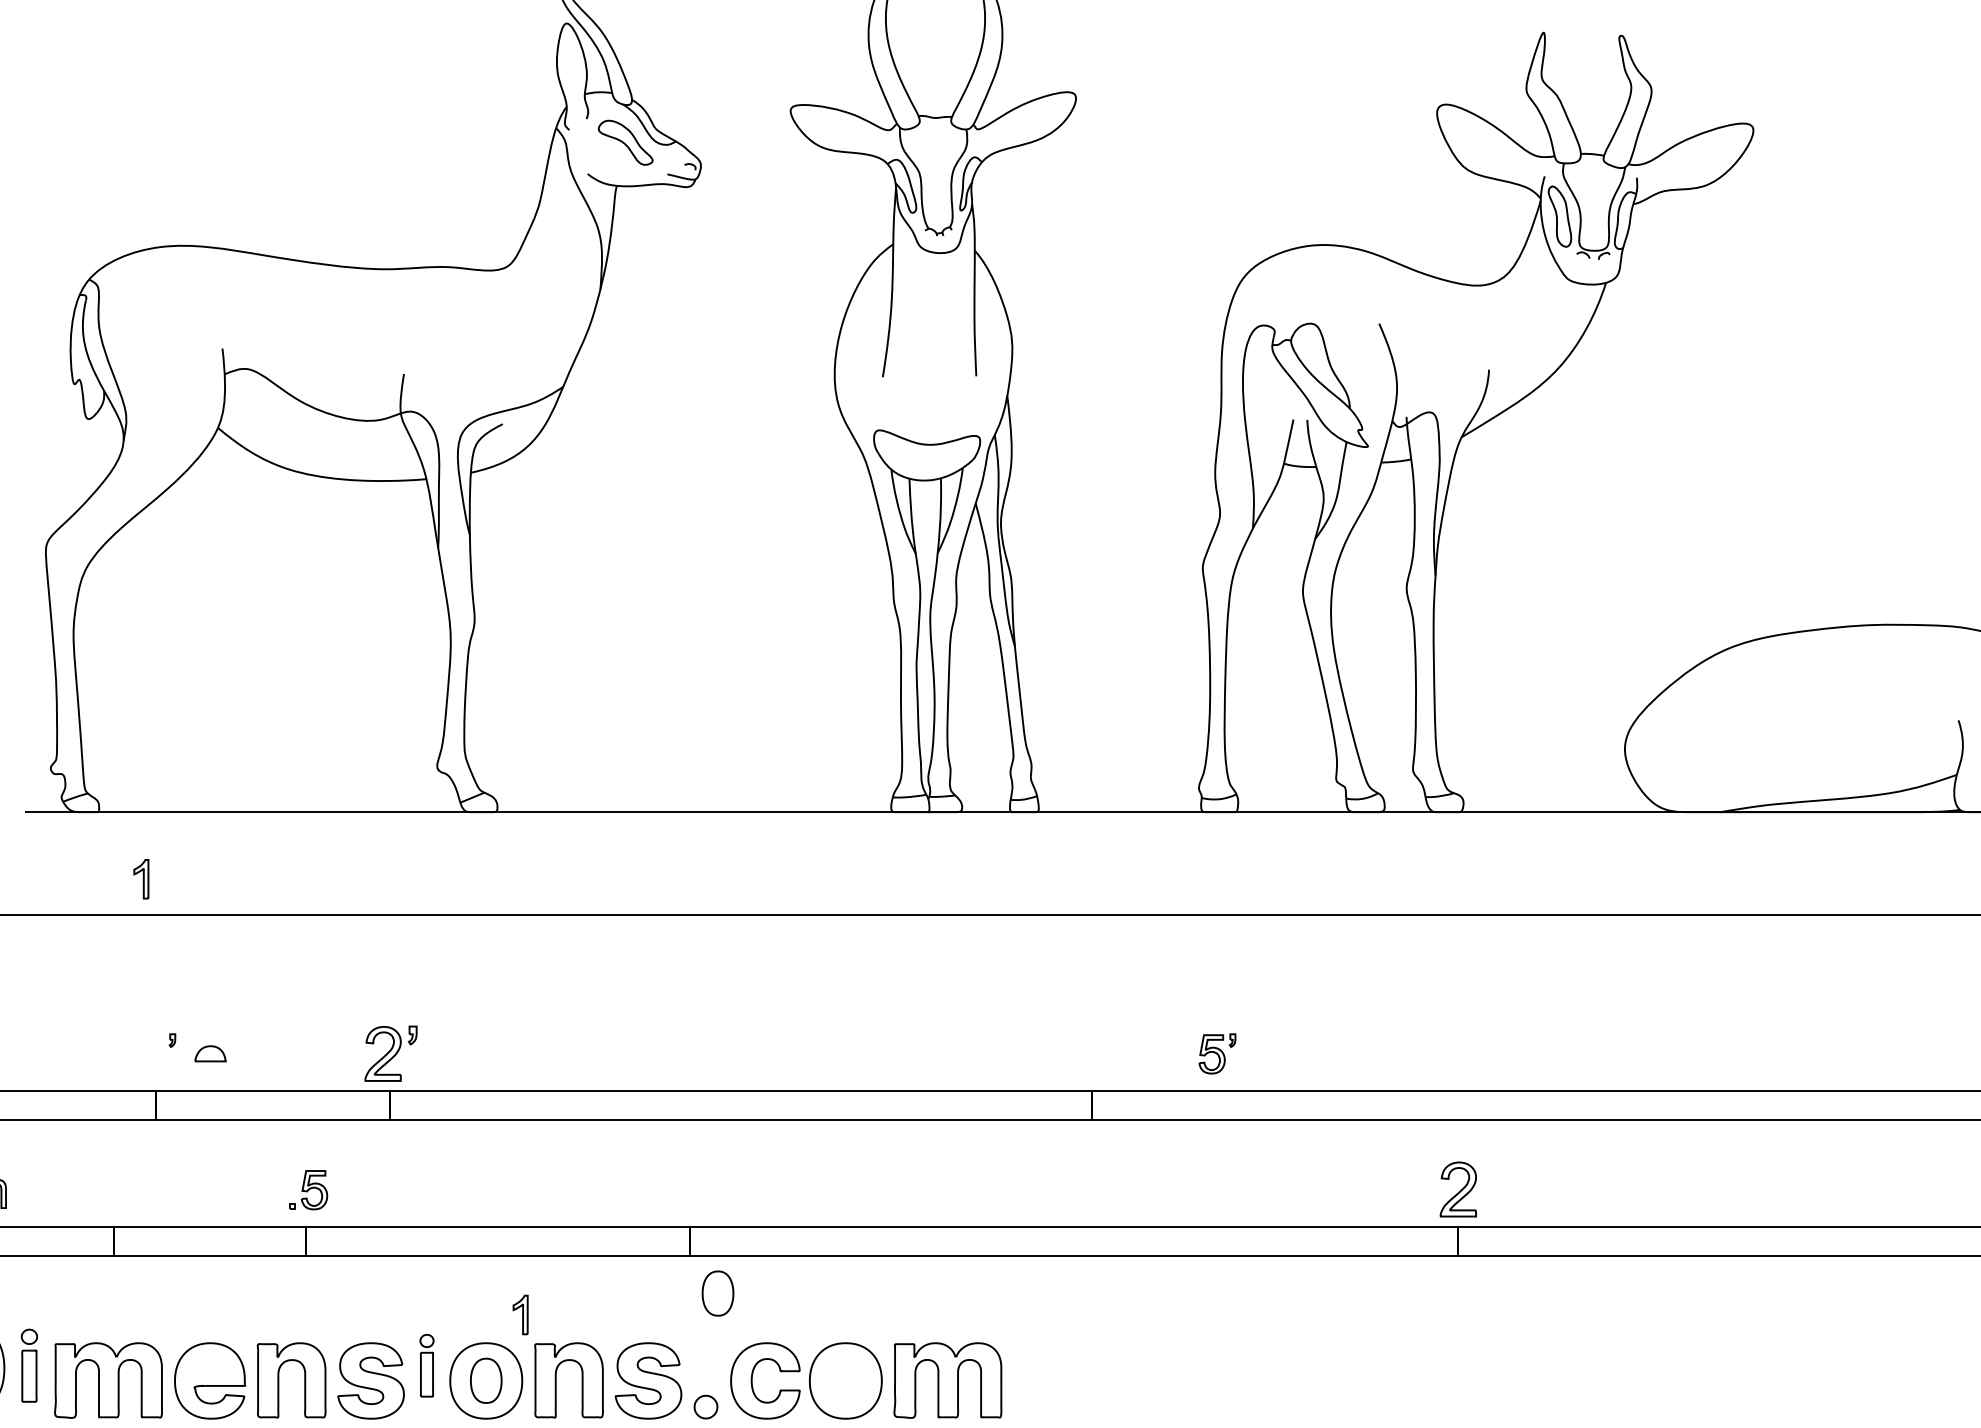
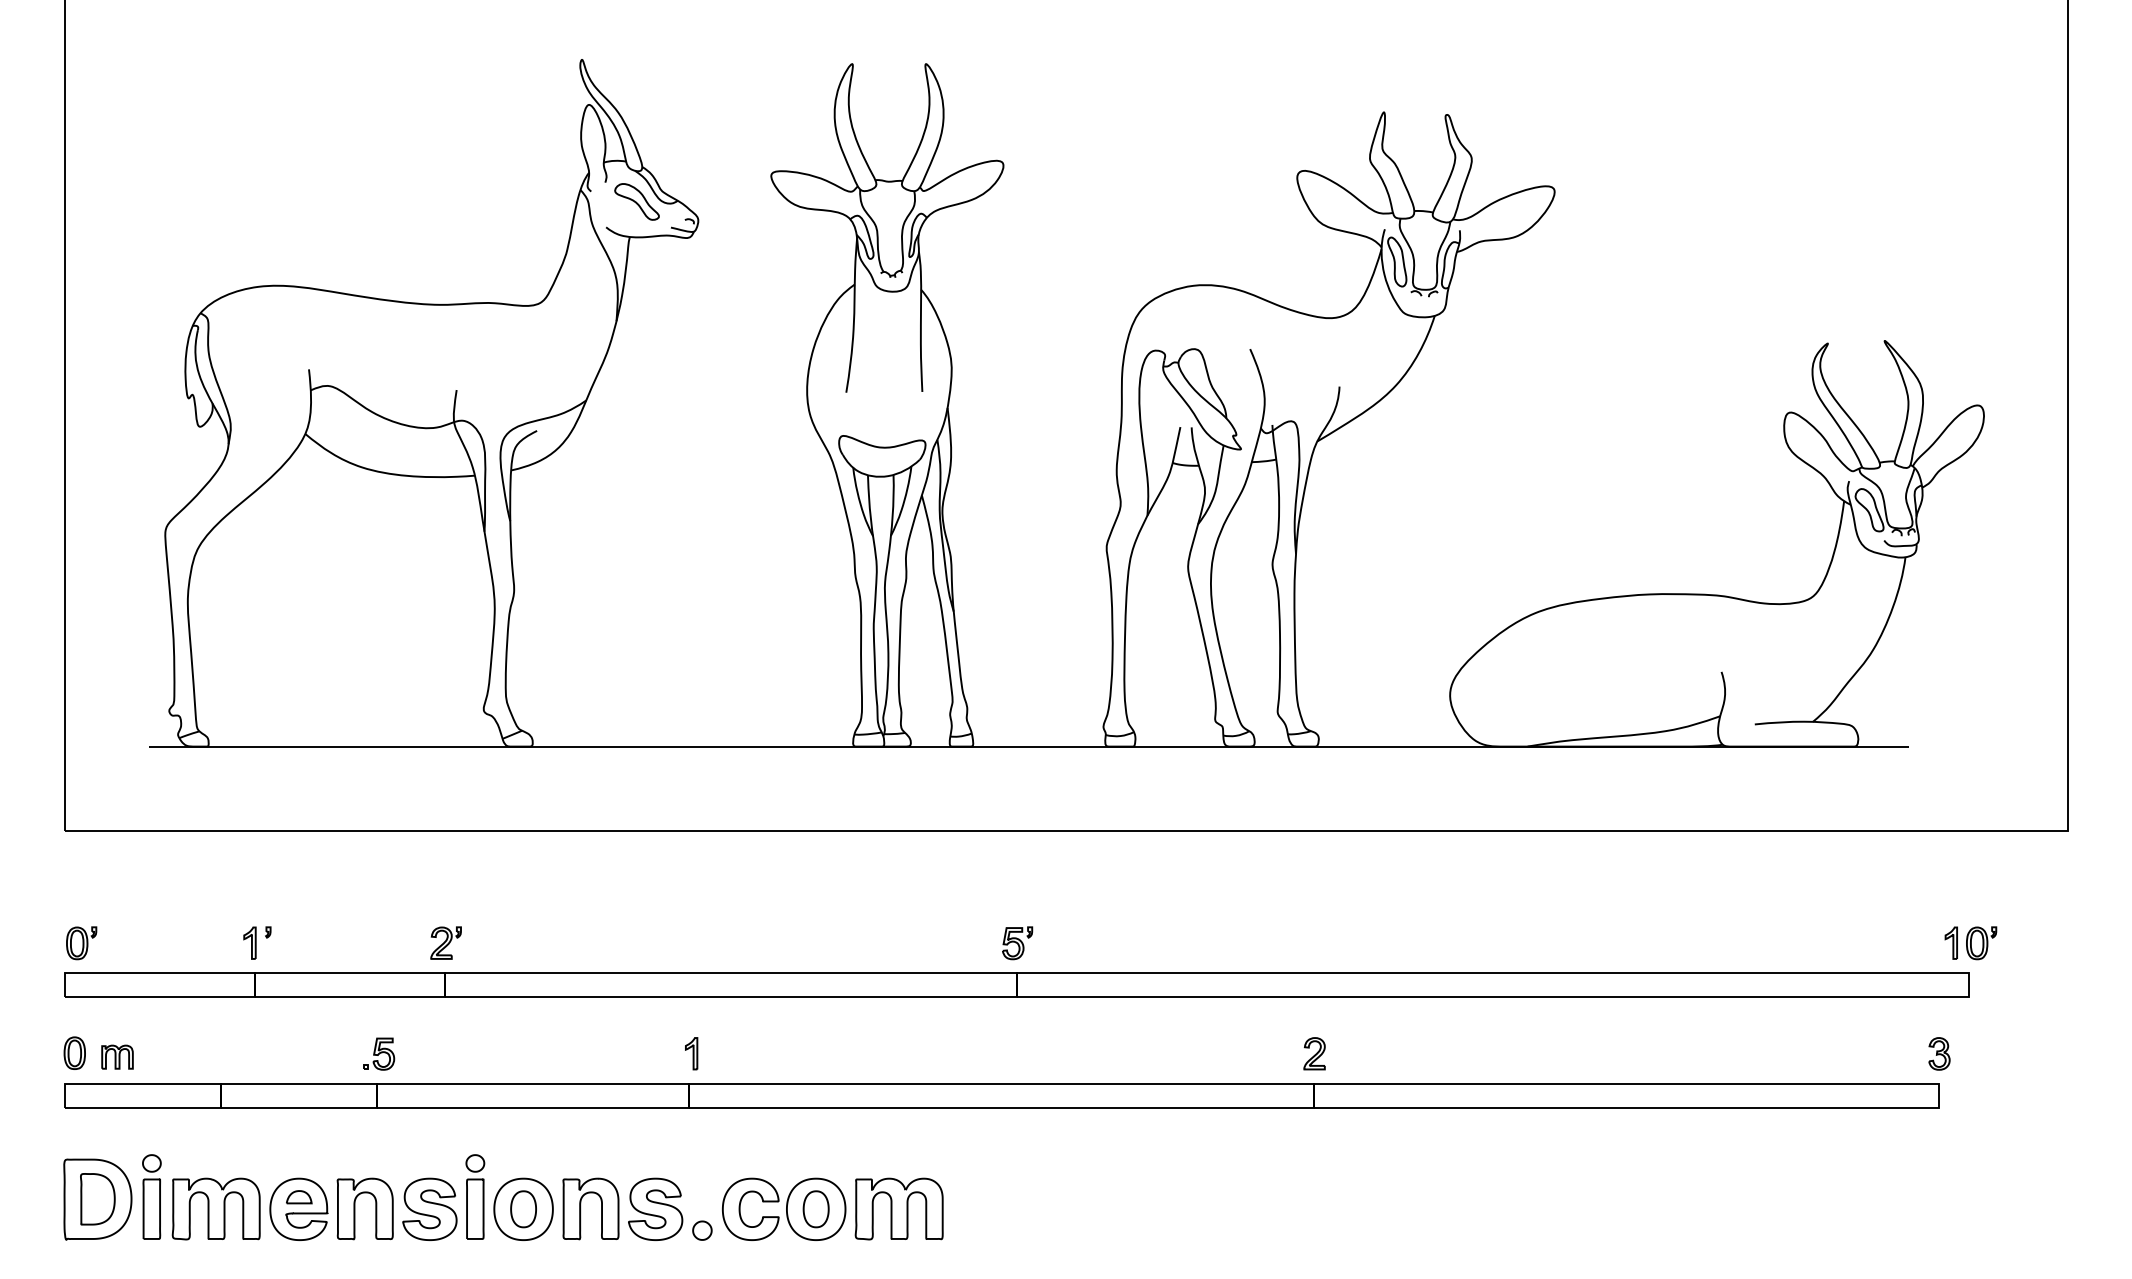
part: (140, 878) -> (249, 942), moved
part: (390, 1052) -> (445, 942), size x0.71
part: (210, 1054) -> (299, 1197), moved
part: (1217, 1054) -> (1017, 943), moved
part: (1458, 1189) -> (1314, 1053), size x0.71
part: (717, 1293) -> (815, 1209), moved
part: (520, 1314) -> (691, 1053), moved
part: (28, 1365) -> (151, 1196), size x1.43
part: (427, 1365) -> (475, 1196), size x1.67

